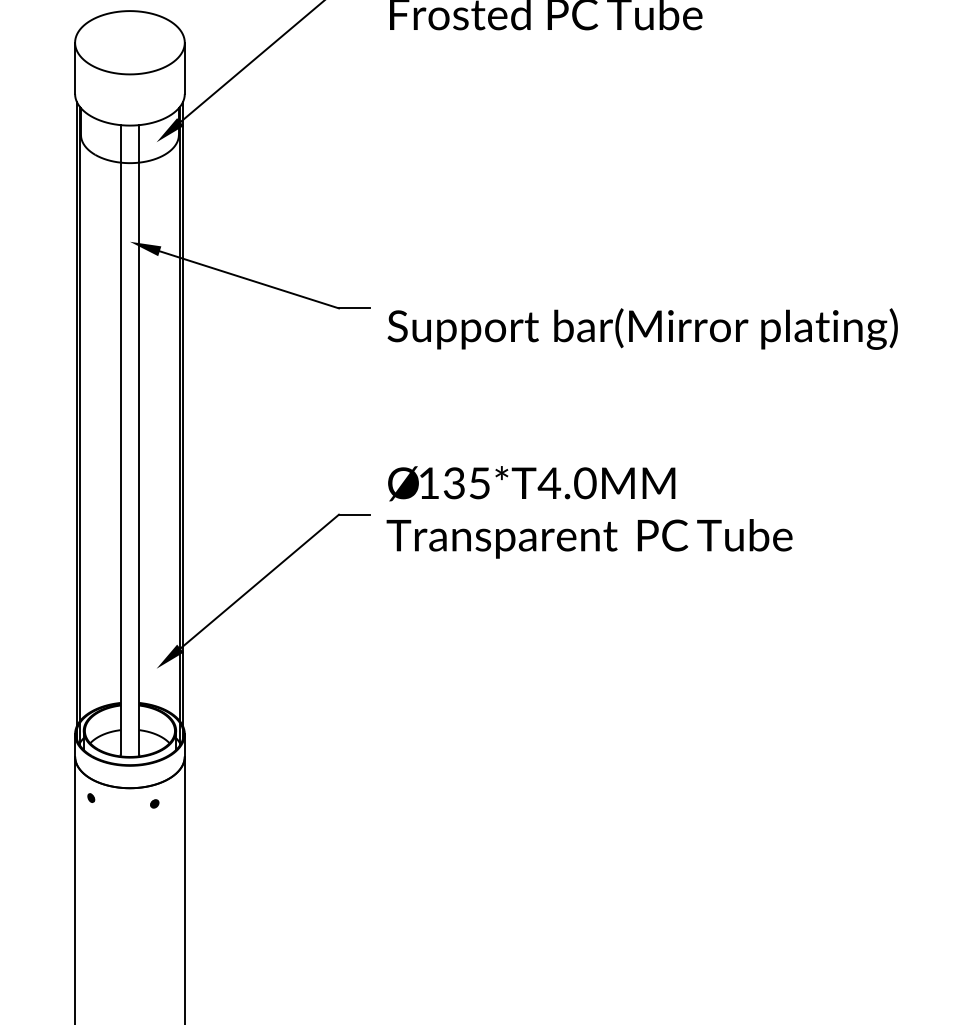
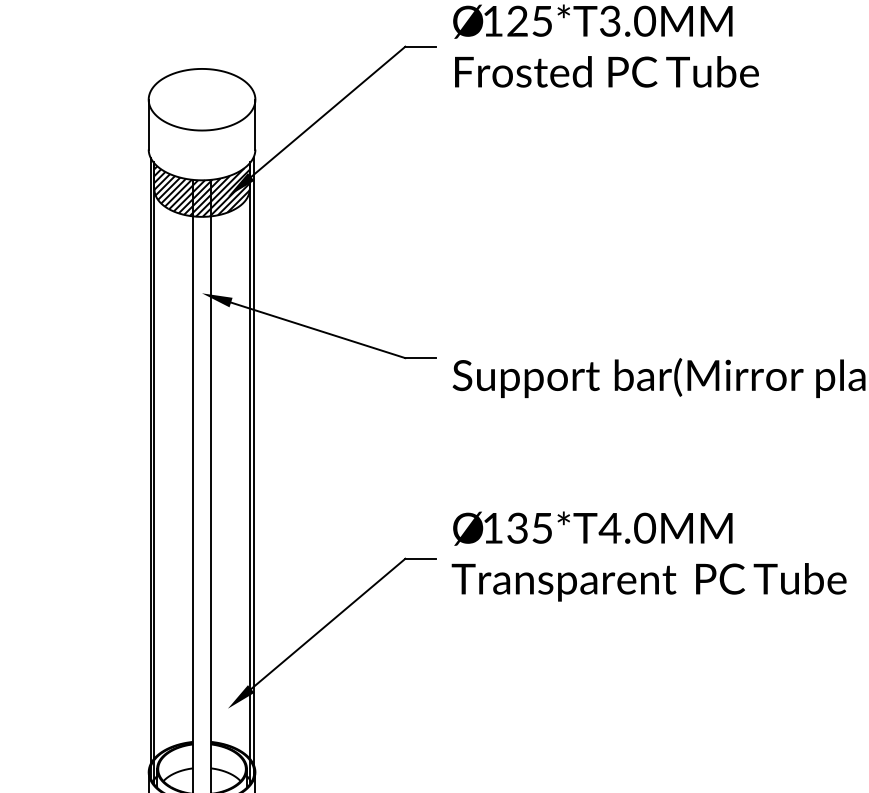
hatch: (129, 137) -> (201, 191), added

